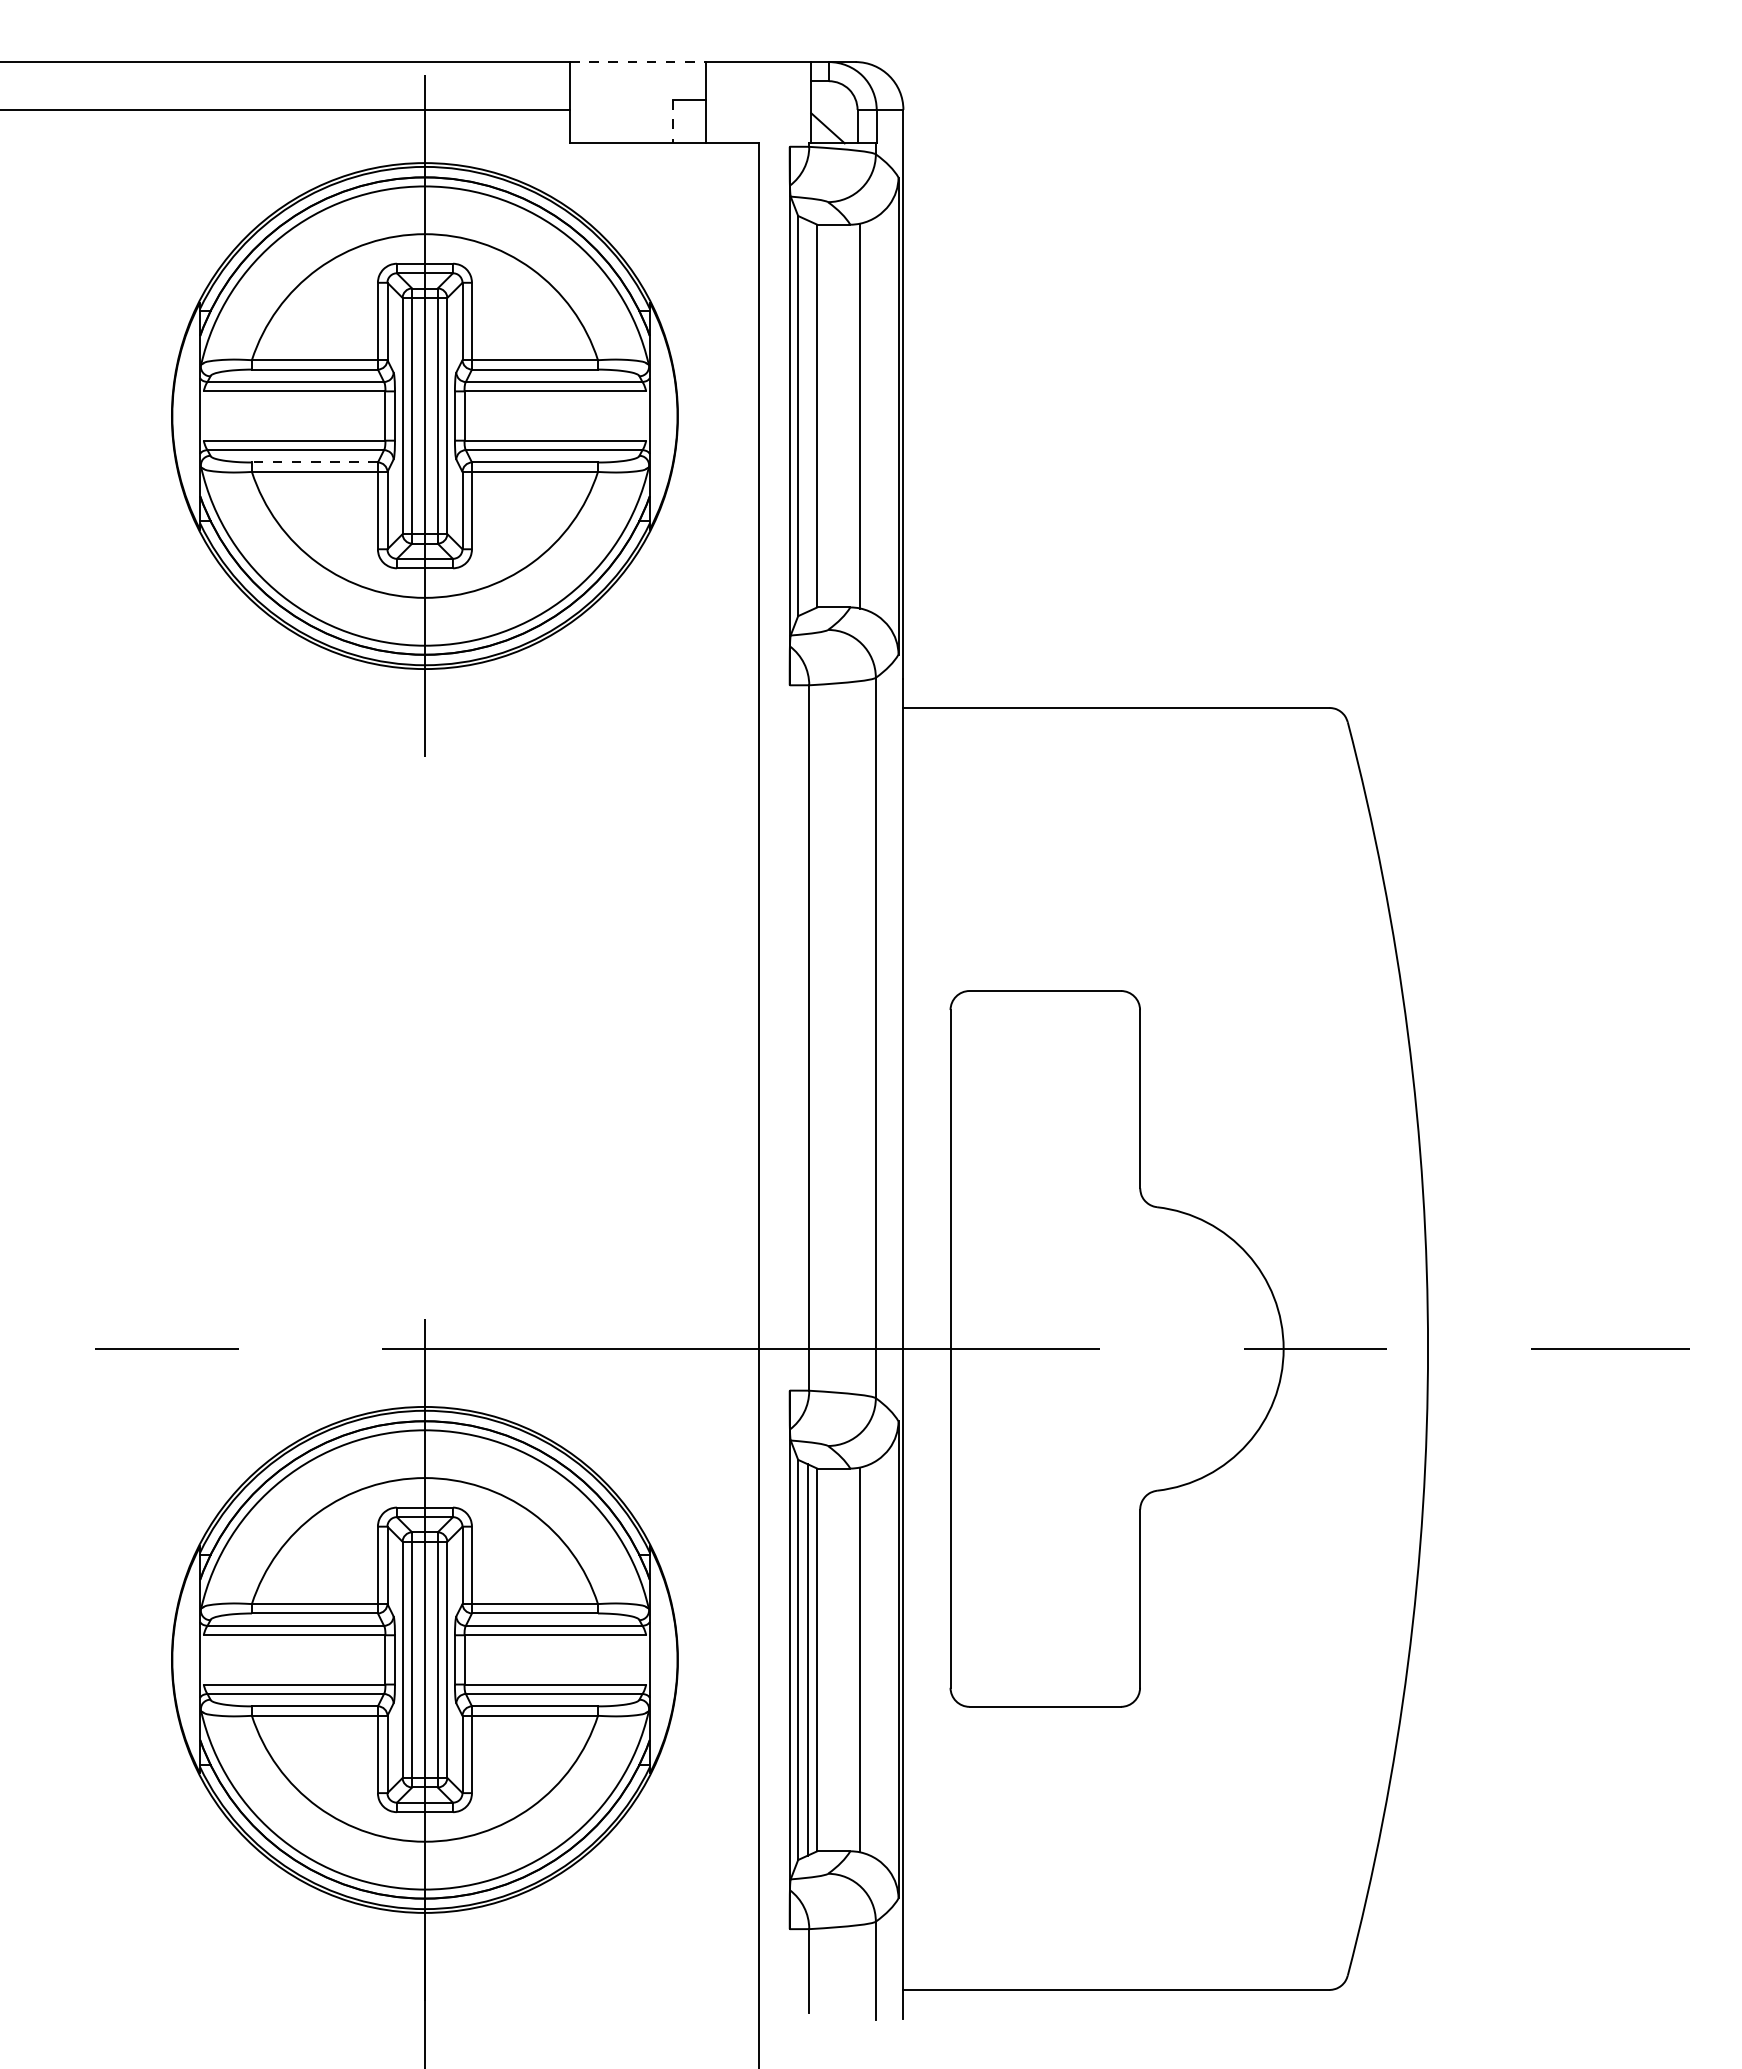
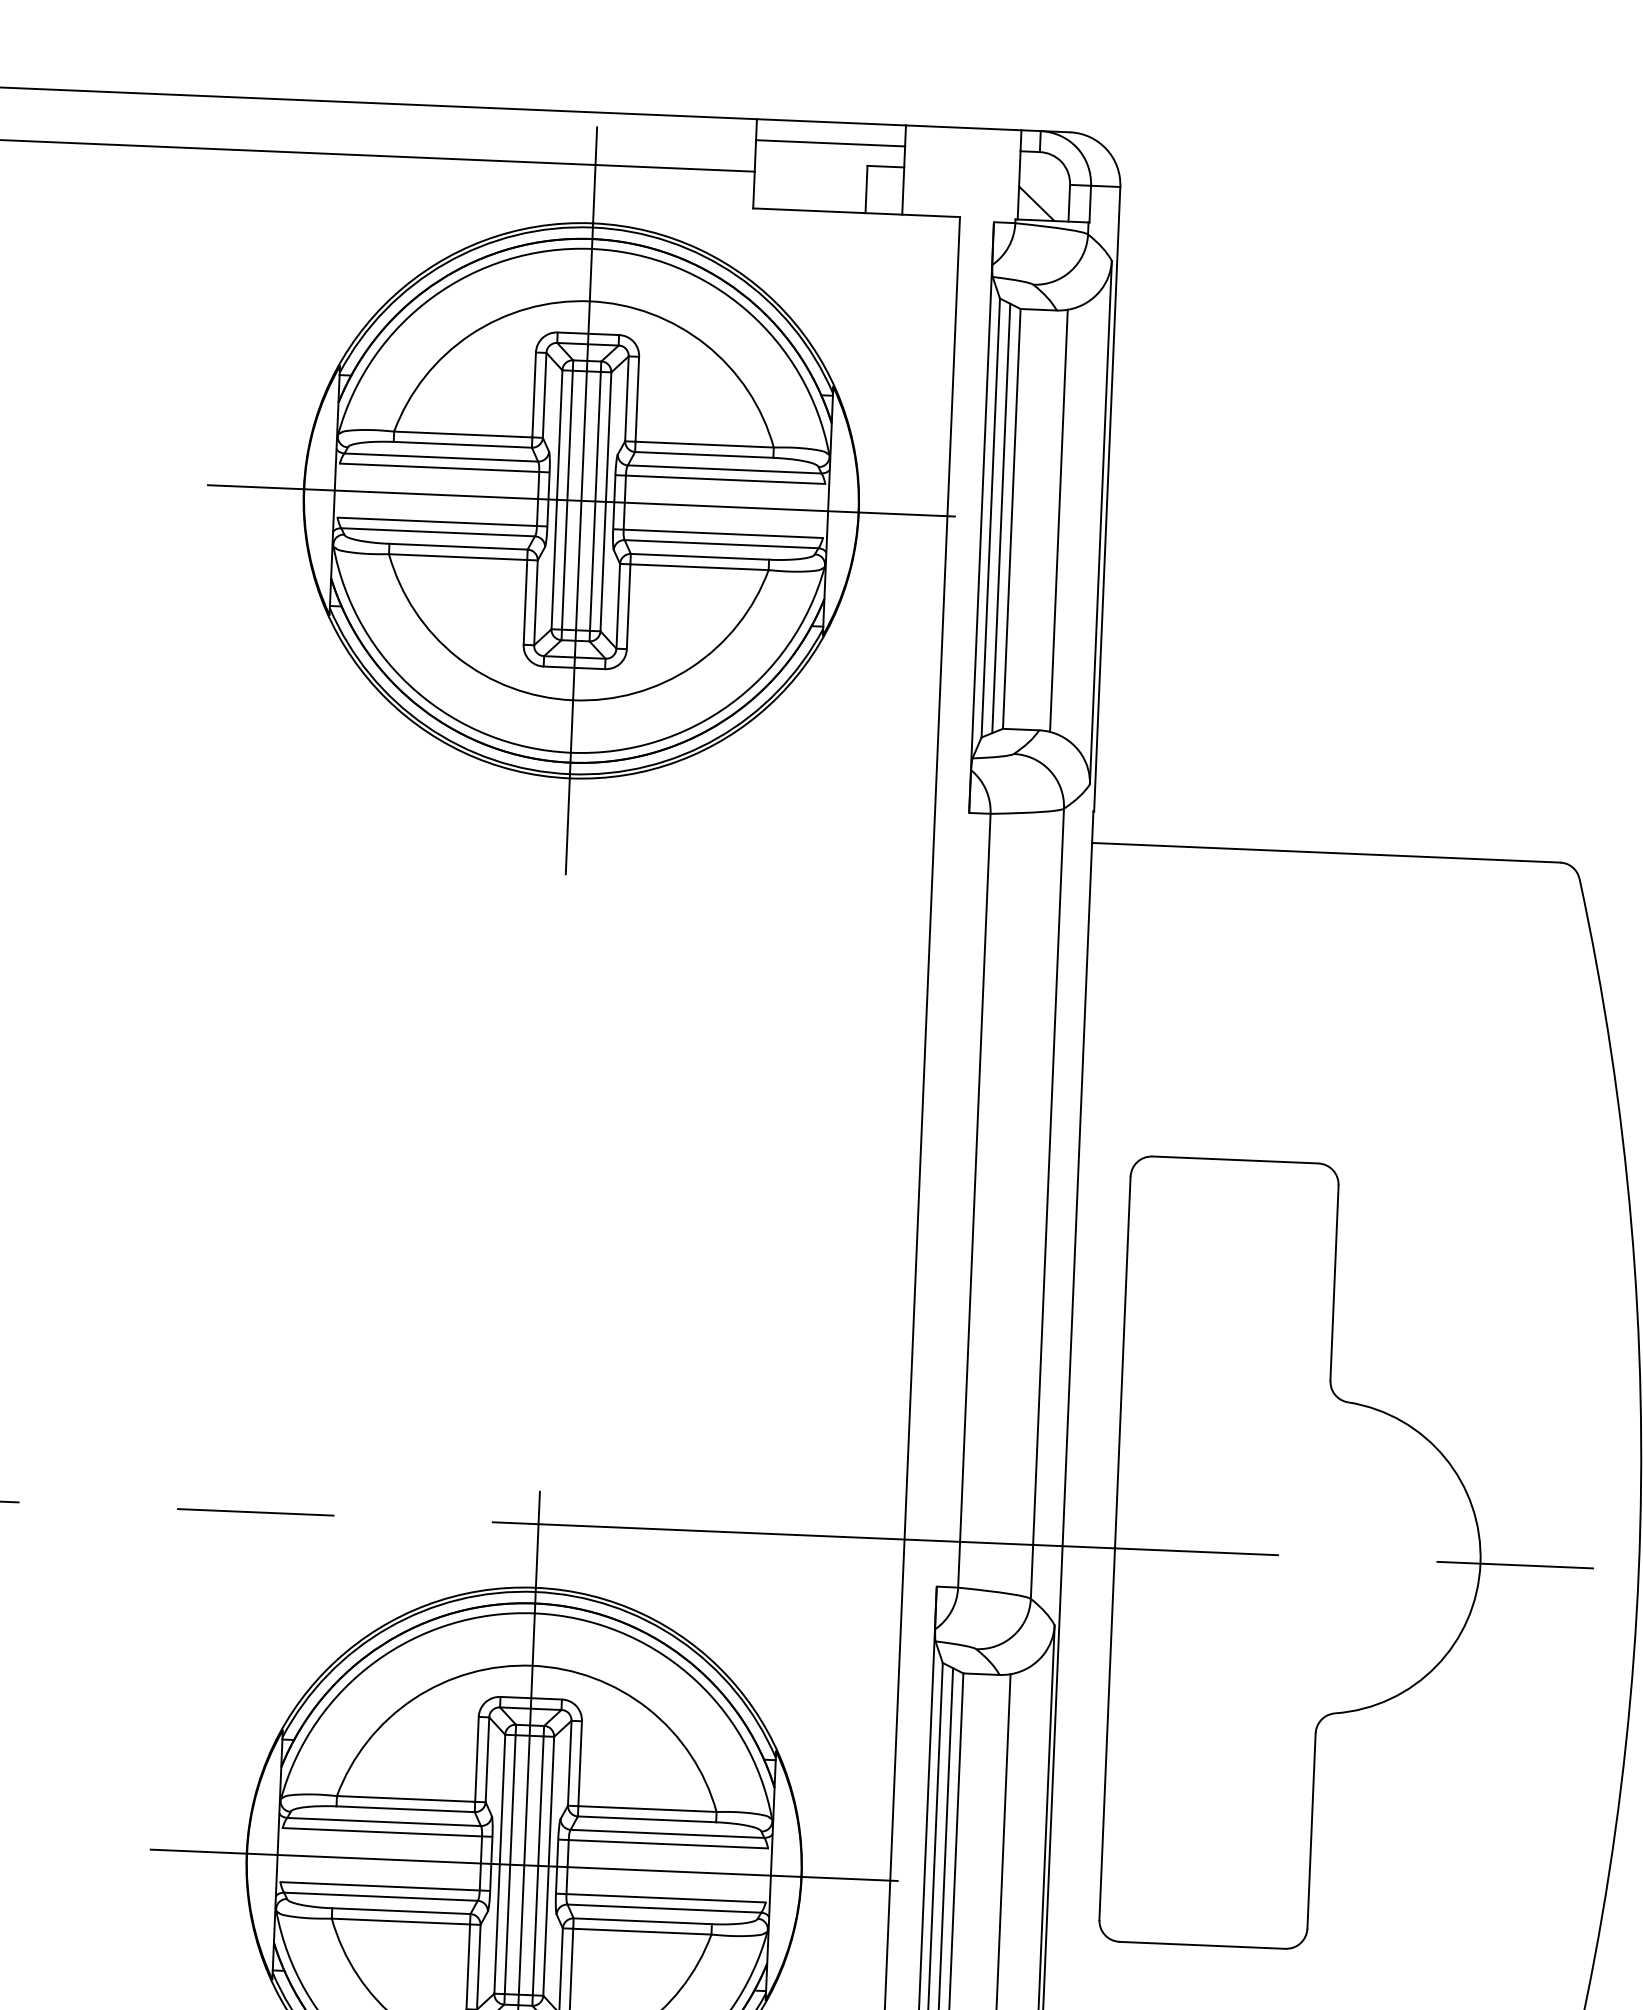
line: (638, 62) -> (831, 122), dashed -> solid
line: (638, 81) -> (831, 143), added
line: (672, 121) -> (866, 189), dashed -> solid
line: (807, 415) -> (1001, 517), added
line: (424, 416) -> (580, 501), added
line: (314, 462) -> (458, 546), dashed -> solid
line: (424, 1659) -> (523, 1864), added

